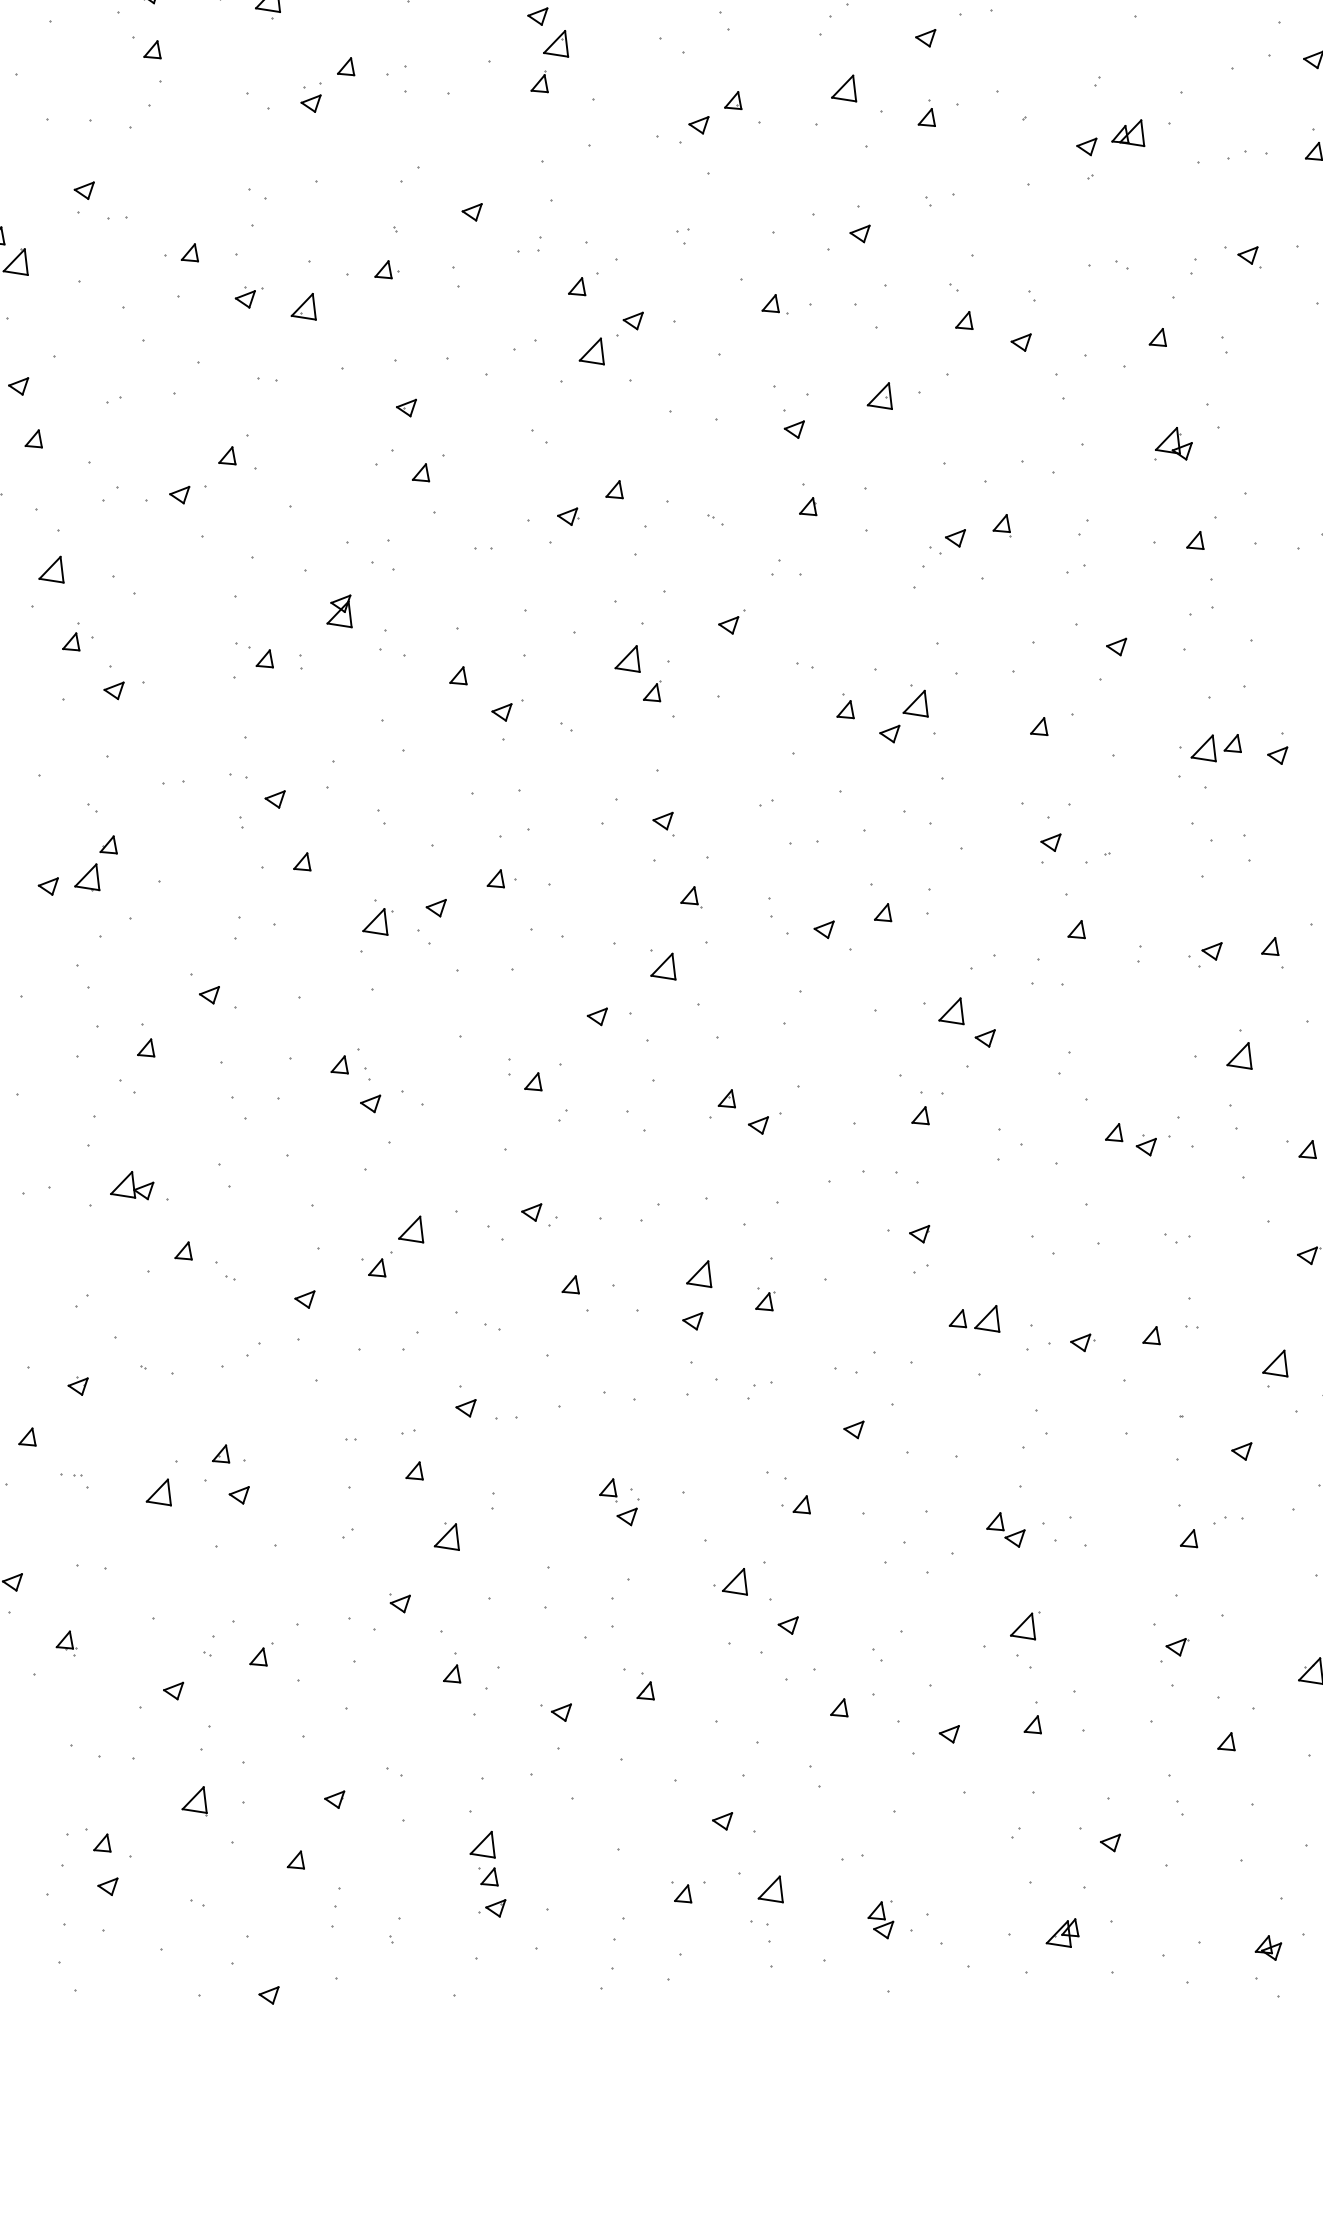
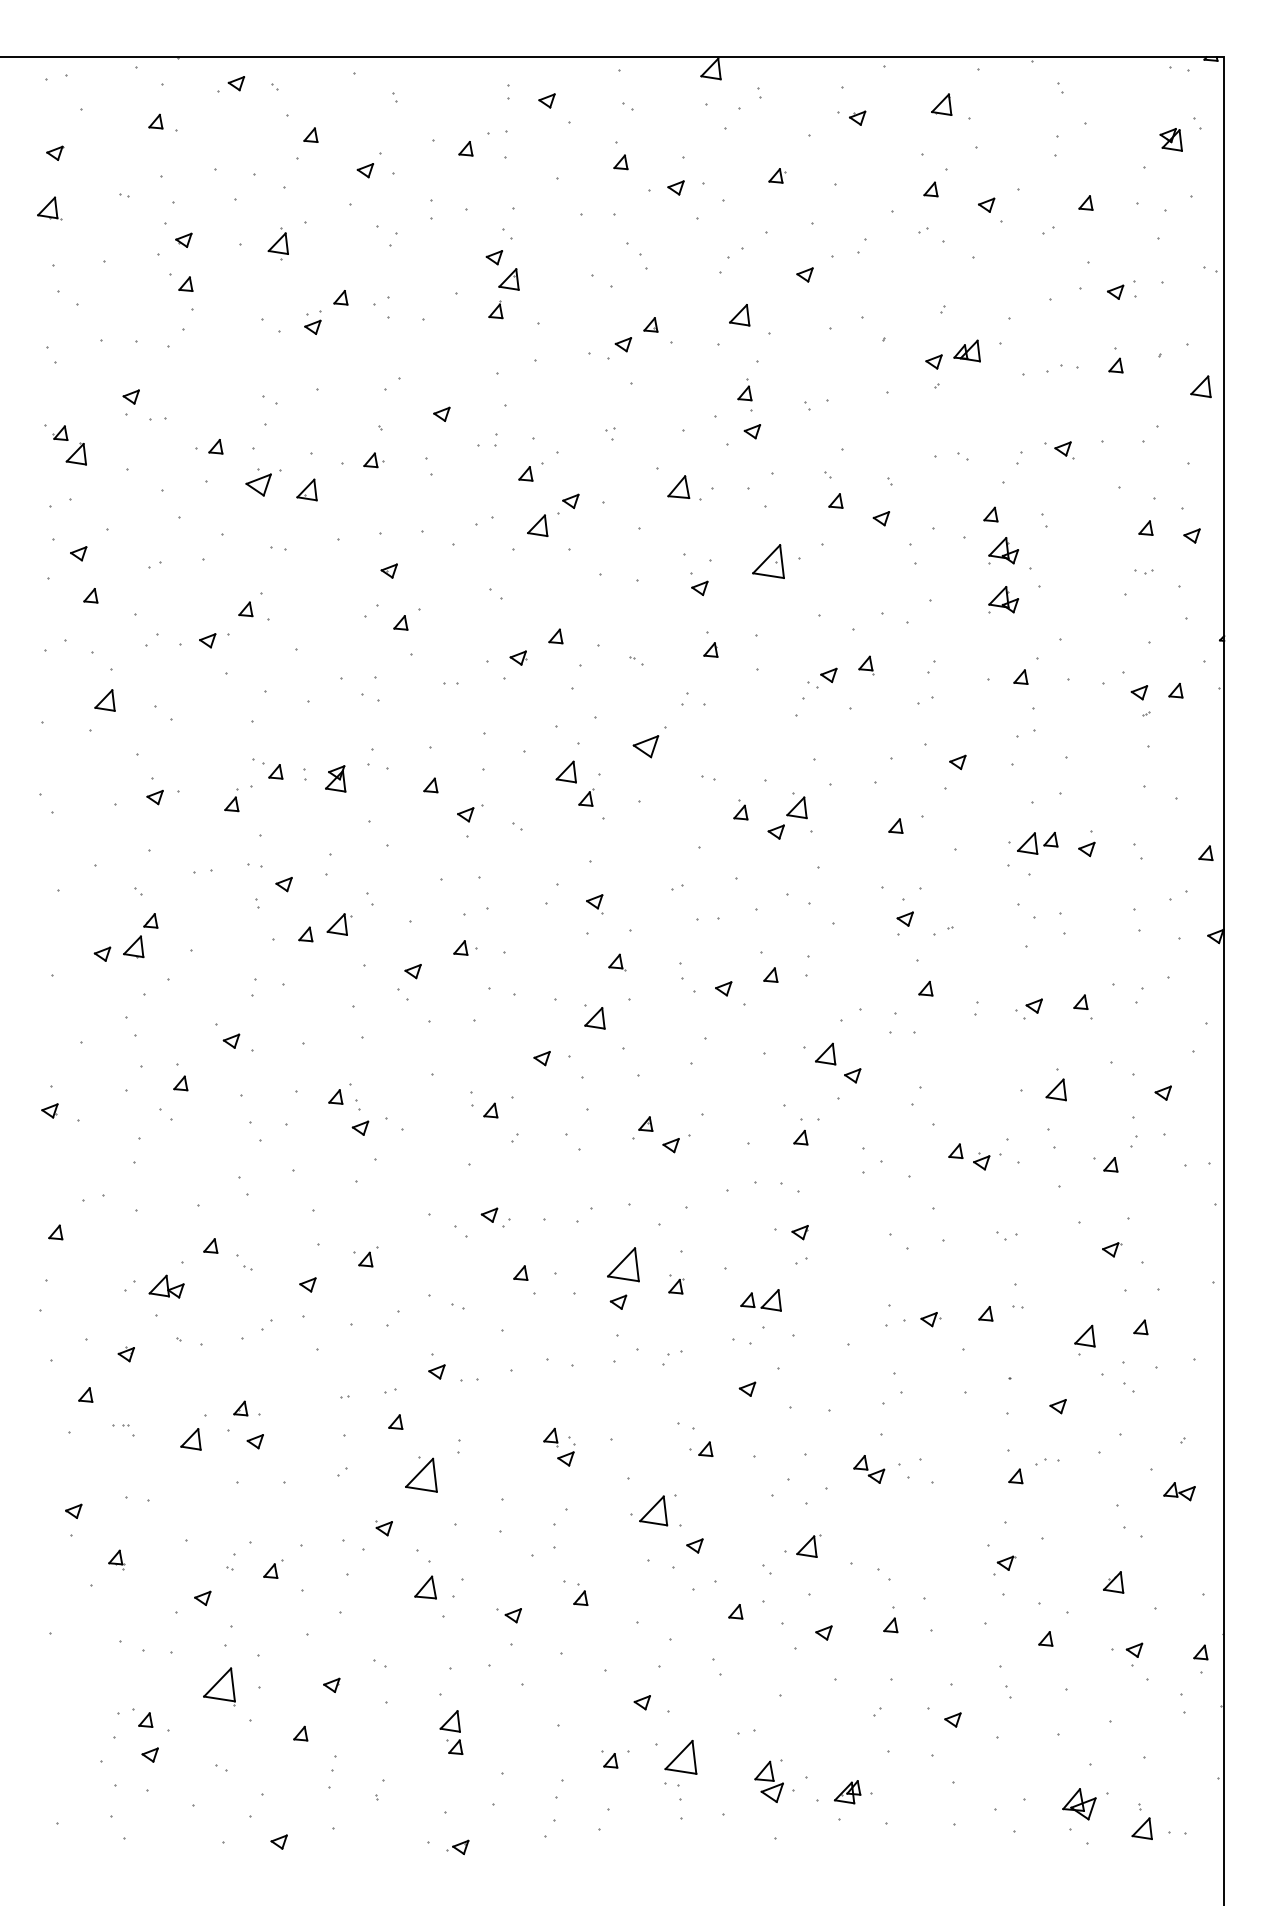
part: (926, 112) -> (744, 389), moved
part: (248, 297) -> (262, 482), size x1.6
part: (775, 303) -> (684, 487), size x1.6
part: (1173, 382) -> (1003, 550), added
part: (878, 396) -> (767, 561), size x1.6
part: (339, 610) -> (335, 778), moved
part: (731, 622) -> (649, 742), size x1.6
part: (70, 637) -> (231, 800), moved
part: (378, 921) -> (339, 924), moved
part: (132, 1185) -> (166, 1286), moved
part: (410, 1229) -> (392, 1228), removed
part: (699, 1274) -> (623, 1264), size x1.6
part: (973, 1319) -> (760, 1300), moved
part: (446, 1536) -> (421, 1474), size x1.6
part: (730, 1581) -> (648, 1510), size x1.4
part: (1024, 1624) -> (808, 1545), moved
part: (451, 1667) -> (425, 1579), size x1.6
part: (194, 1801) -> (219, 1686), size x1.6
part: (770, 1888) -> (680, 1756), size x1.6
part: (491, 1907) -> (457, 1846), moved
part: (880, 1919) -> (768, 1781), size x1.4
part: (1062, 1933) -> (847, 1792), moved
part: (1268, 1947) -> (1079, 1803), size x1.6

